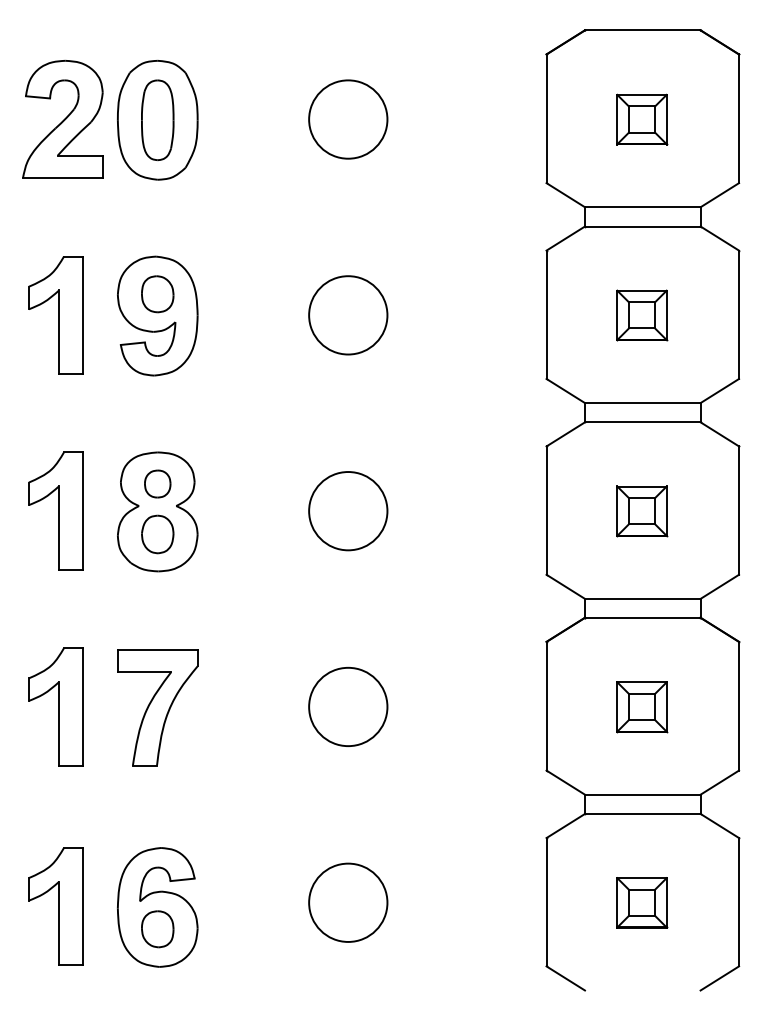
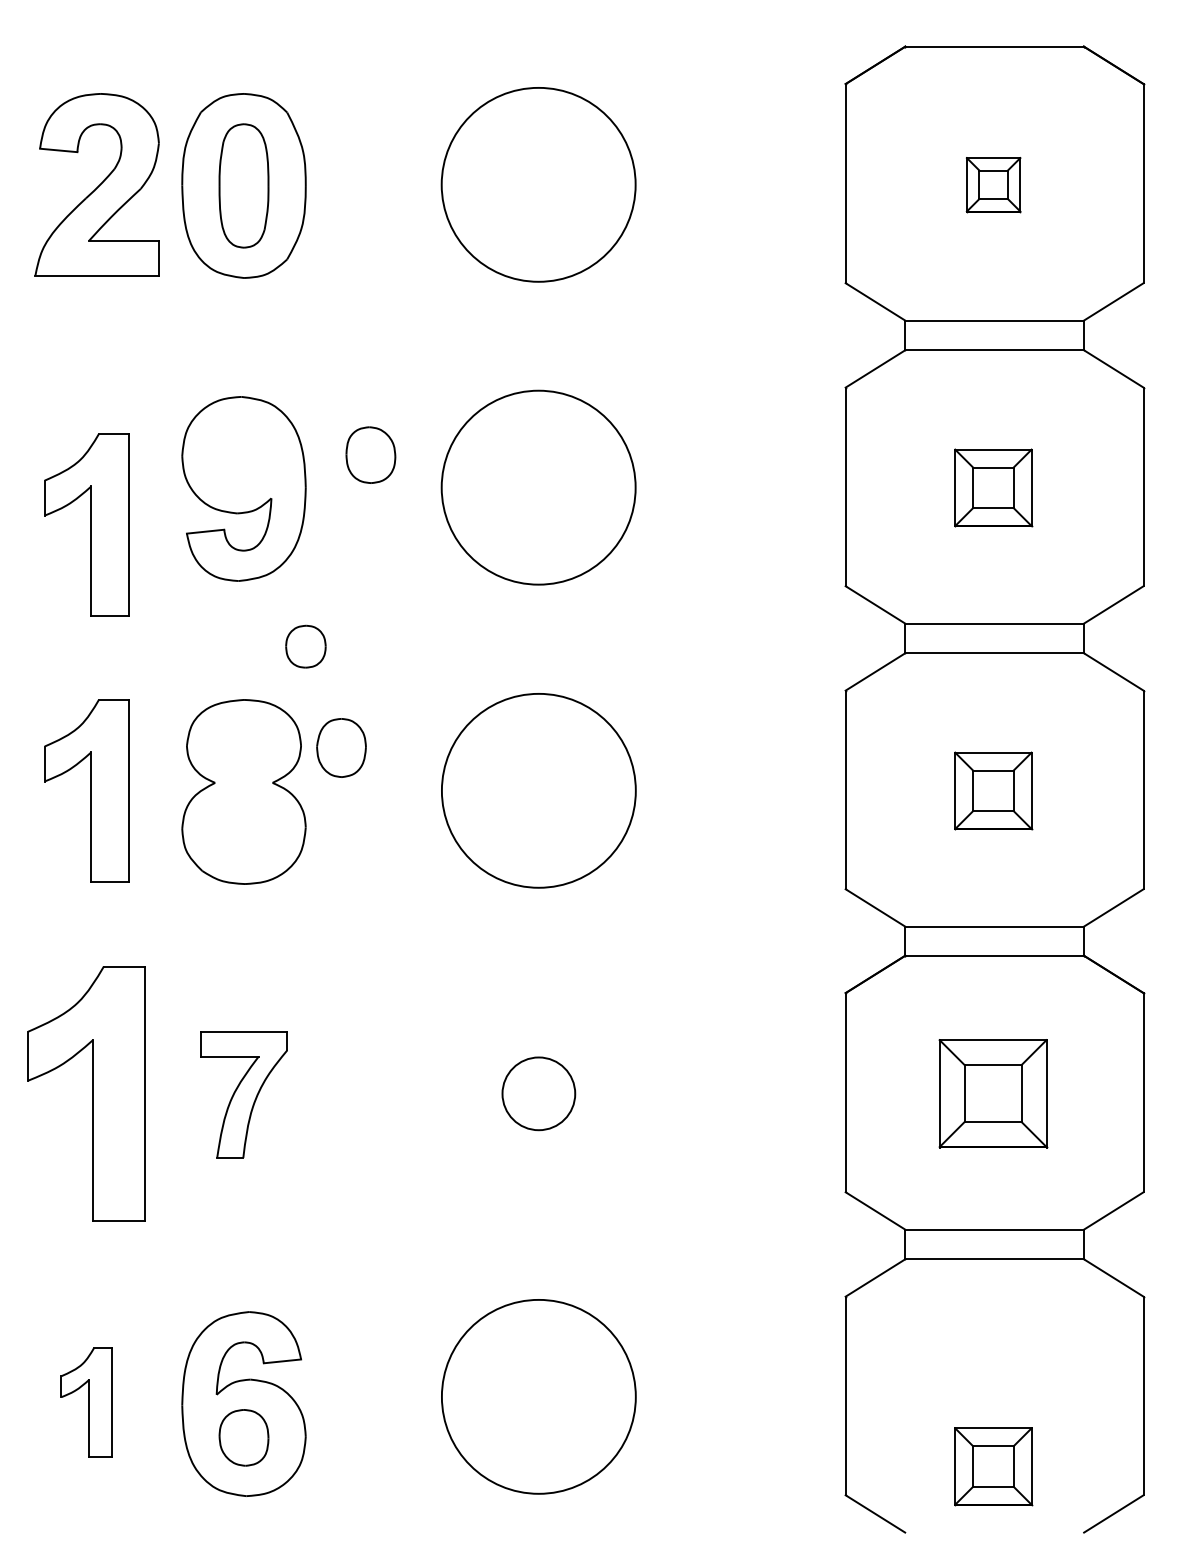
circle: (348, 119) -> (539, 184), size x1.6
part: (642, 119) -> (994, 184), size x0.7
part: (157, 294) -> (370, 455), moved
part: (55, 315) -> (85, 525), moved
circle: (348, 315) -> (539, 488), size x1.6
part: (157, 483) -> (305, 645), moved
circle: (348, 511) -> (539, 791), size x1.6
part: (157, 534) -> (341, 748), moved
part: (55, 706) -> (85, 1093), size x1.4
circle: (348, 706) -> (539, 1093), size x0.6
part: (157, 707) -> (243, 1094), size x0.7
part: (642, 707) -> (994, 1094), size x1.4
circle: (348, 902) -> (539, 1396), size x1.6
part: (642, 902) -> (994, 1466), moved
part: (55, 906) -> (85, 1402), size x0.6

